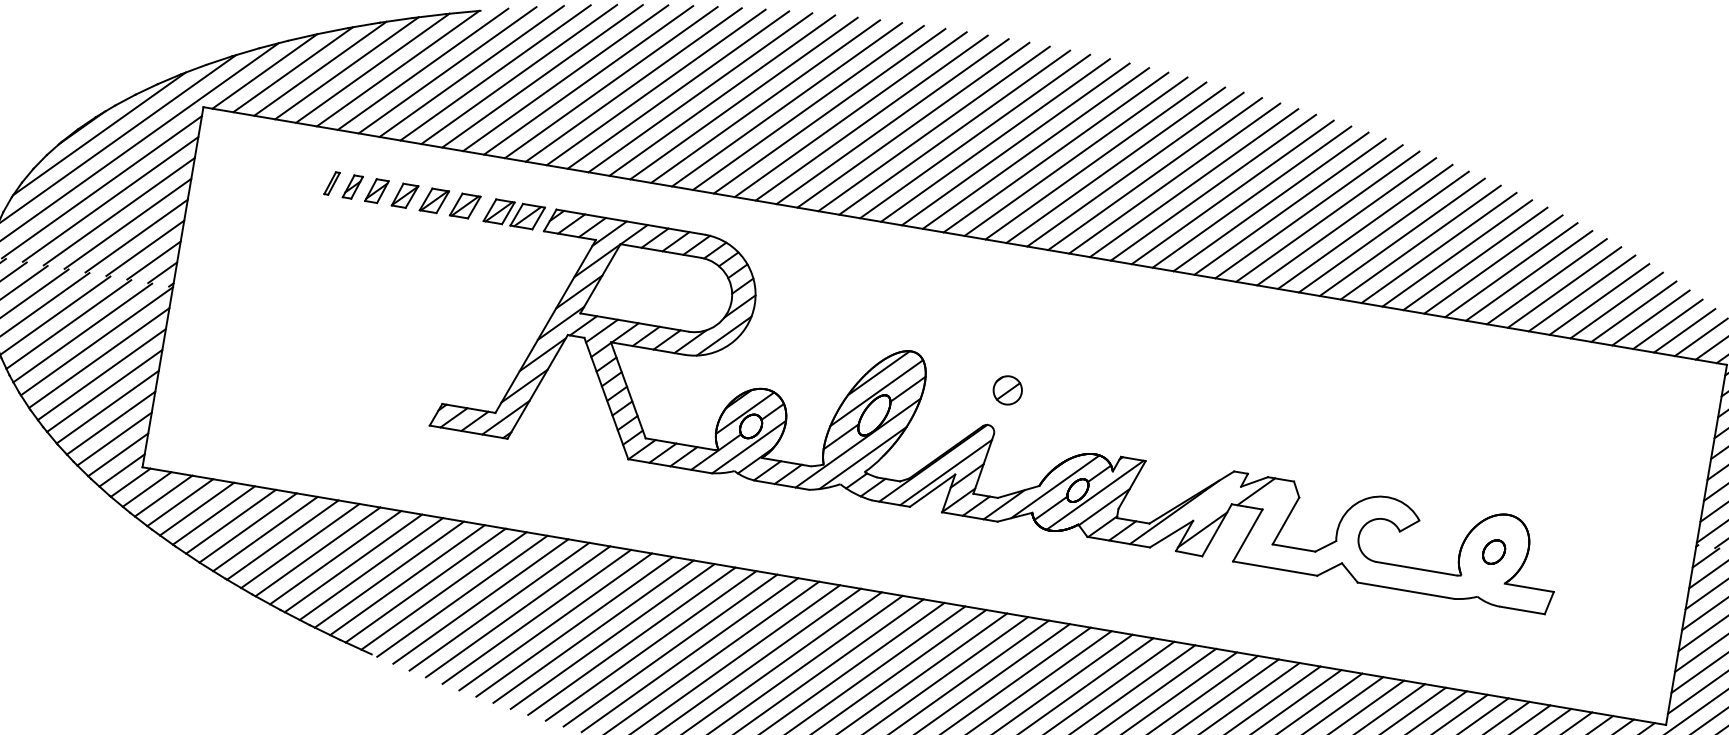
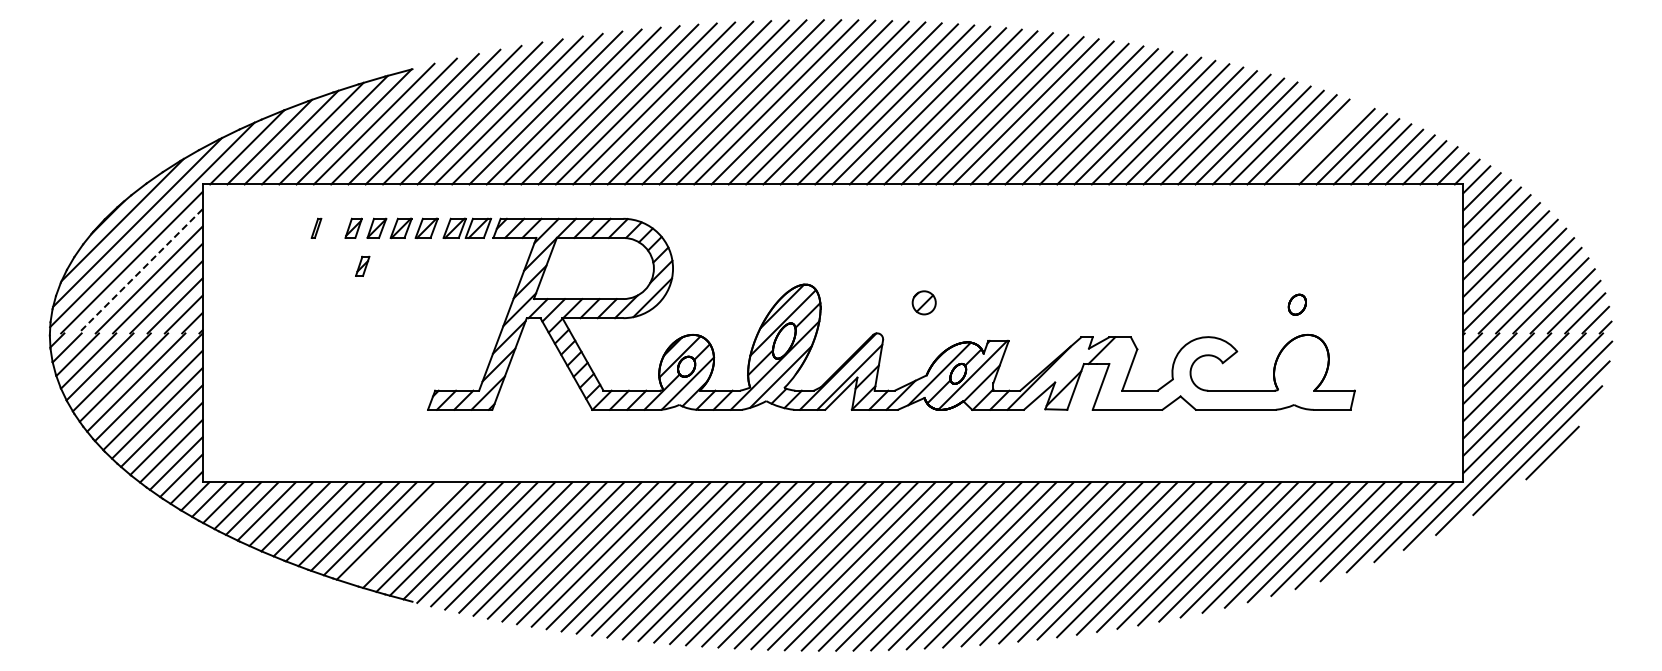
part: (352, 185) -> (362, 265), moved
line: (110, 199) -> (140, 271), solid -> dashed
line: (1563, 287) -> (1321, 144), removed
part: (1006, 389) -> (923, 302), moved
part: (1493, 551) -> (1296, 304), moved
line: (371, 568) -> (400, 532), removed

